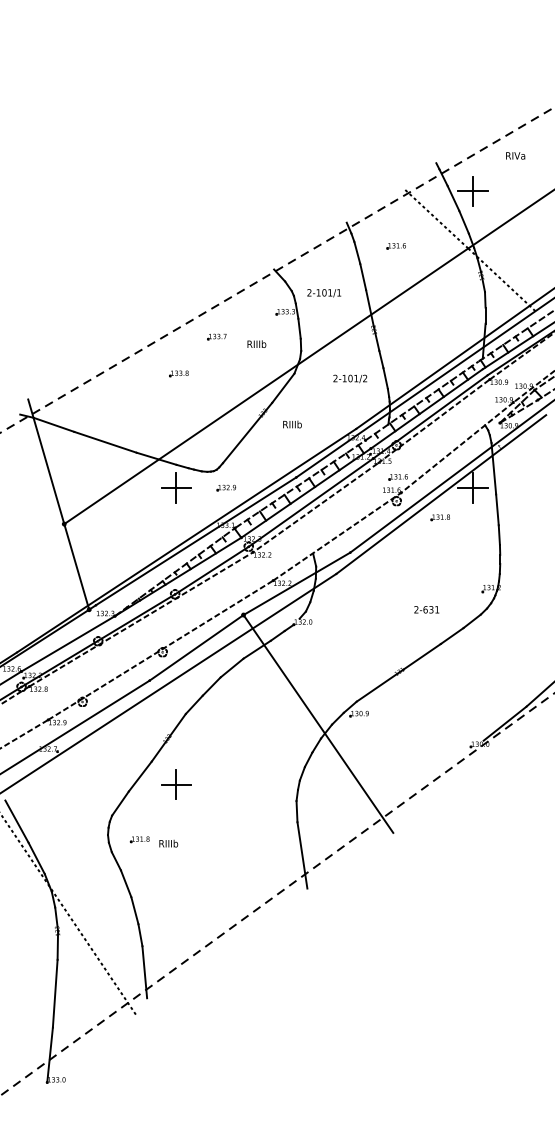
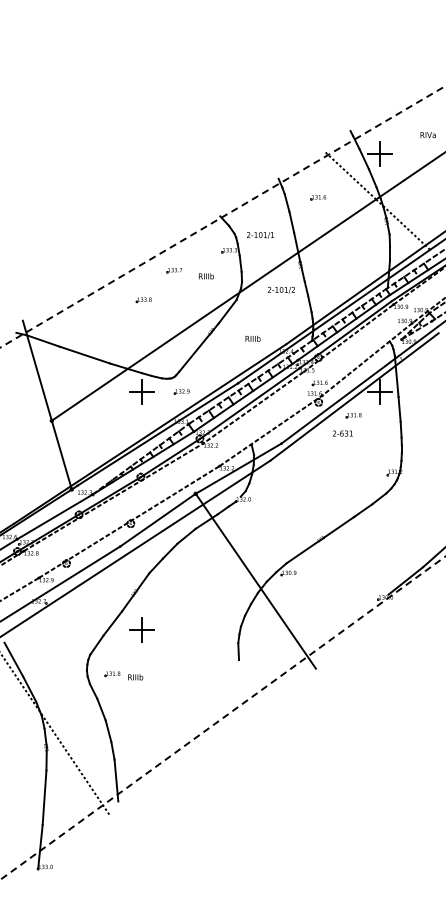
text: (514, 156) -> (427, 135), moved
text: (349, 378) -> (280, 289), moved
text: (291, 424) -> (252, 338), moved
text: (426, 609) -> (342, 433), moved
line: (303, 855) -> (243, 686), removed

